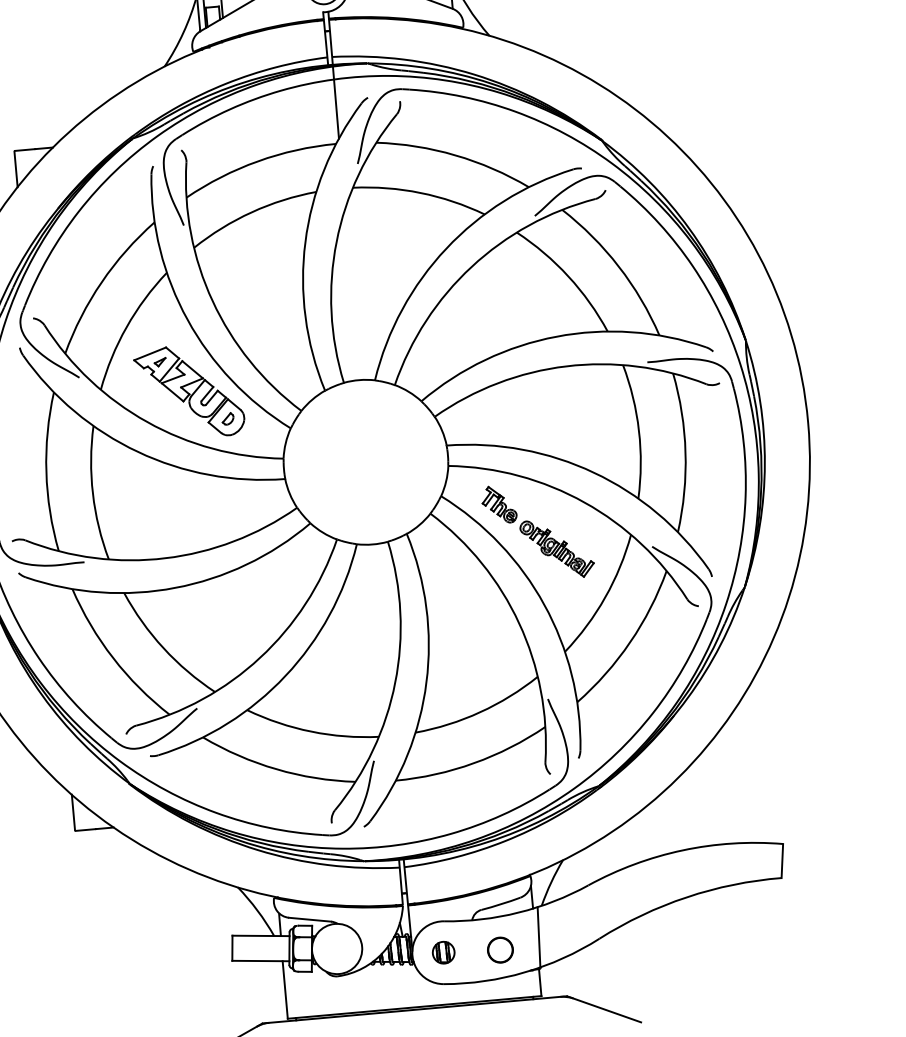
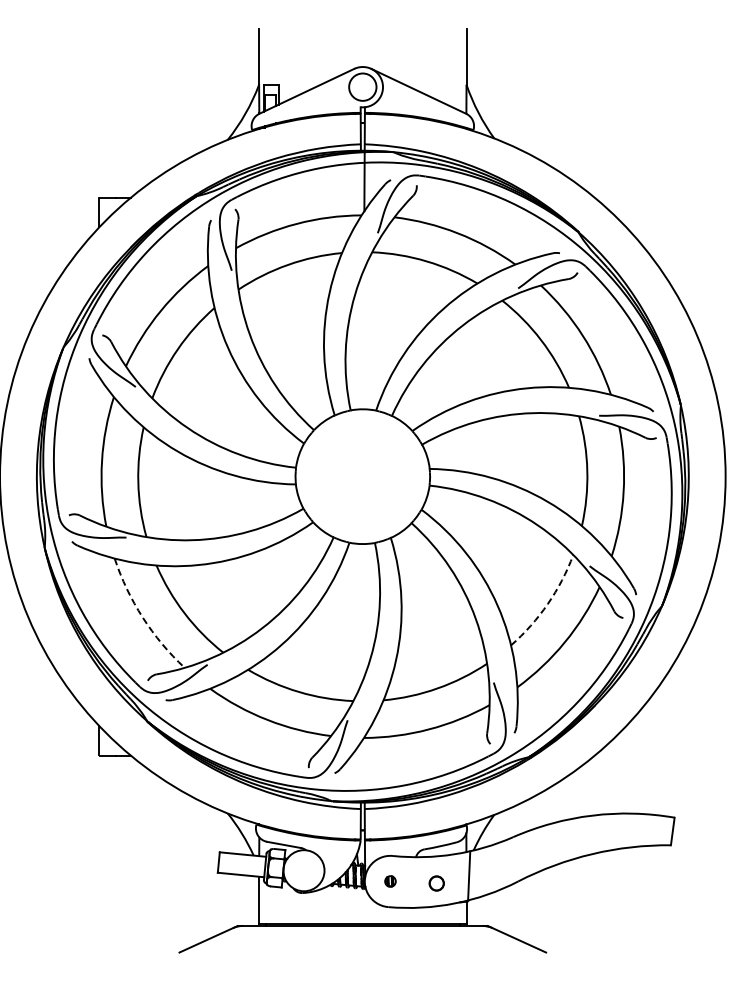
part: (188, 391) -> (223, 406), removed
part: (537, 531) -> (497, 545), removed
arc: (604, 598) -> (547, 604), solid -> dashed
arc: (112, 657) -> (142, 617), solid -> dashed
circle: (500, 950) -> (436, 883), size x0.7
part: (443, 952) -> (390, 881), size x0.6

